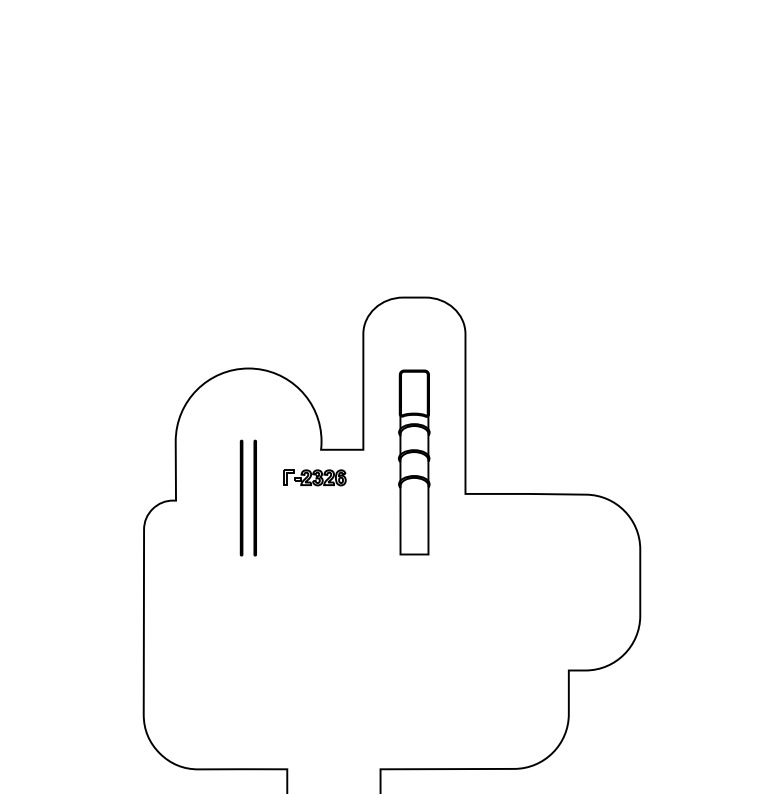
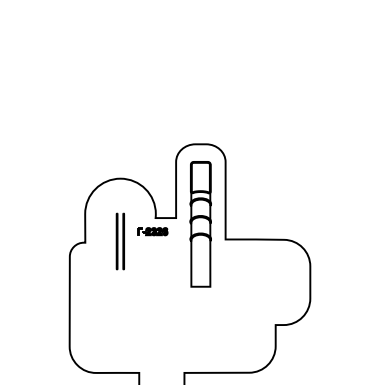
part: (413, 460) -> (200, 223), size x1.4

